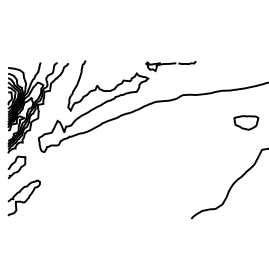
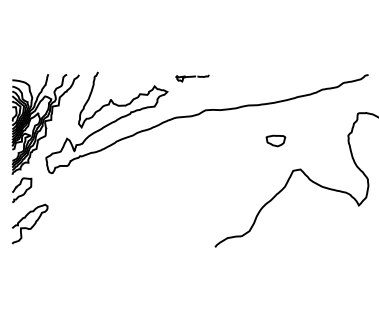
part: (170, 66) -> (192, 78), size x0.6
part: (245, 122) -> (275, 140), size x0.7

